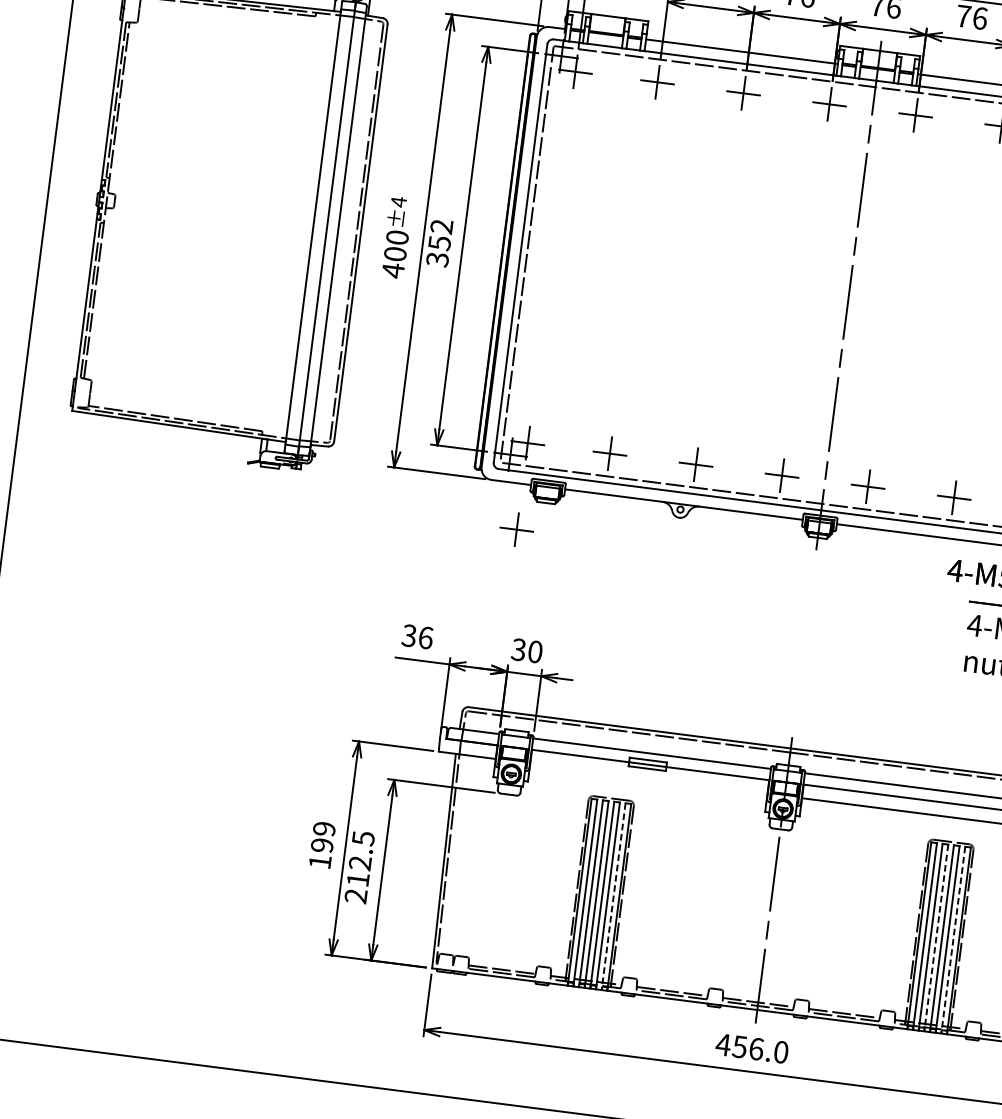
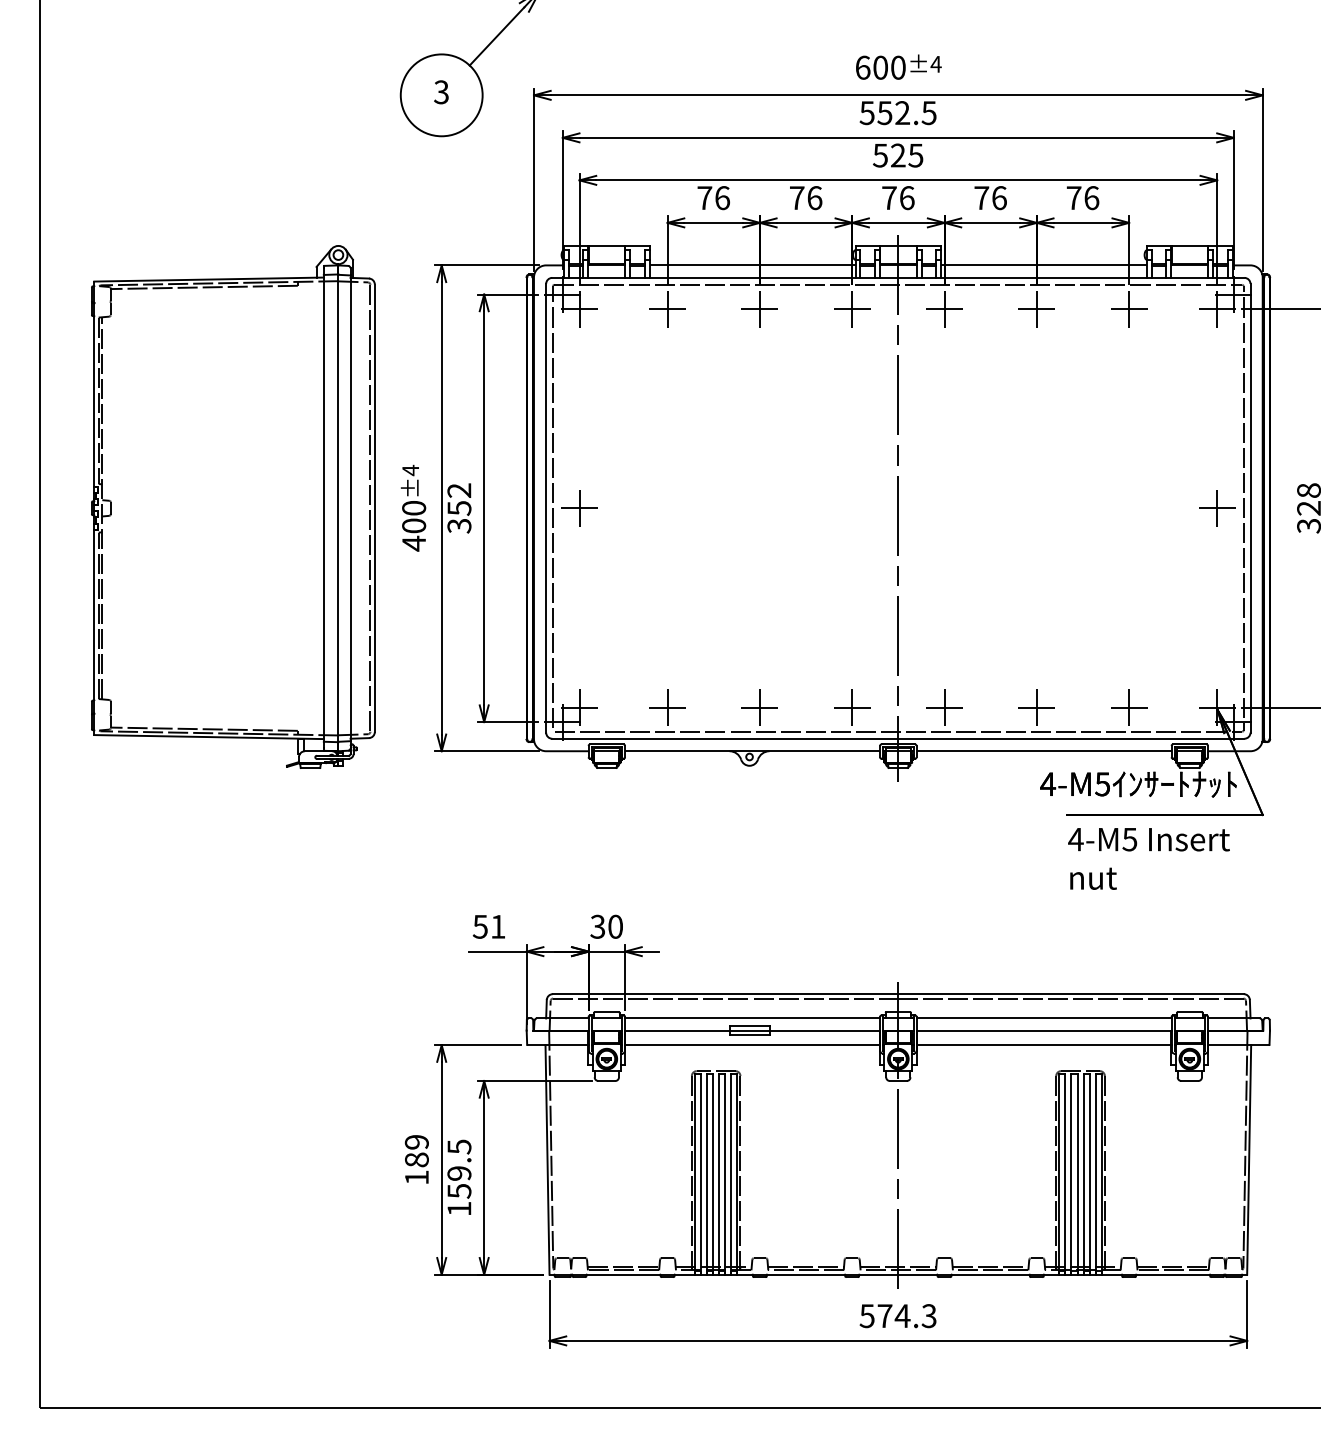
part: (516, 529) -> (579, 508), moved
text: (417, 636) -> (489, 926), 36 -> 51
line: (648, 778) -> (752, 1045), added
text: (321, 845) -> (416, 1159), 199 -> 189
text: (358, 880) -> (459, 1191), 212.5 -> 159.5
line: (613, 897) -> (731, 1175), dashed -> solid
line: (936, 938) -> (1077, 1175), dashed -> solid
line: (952, 941) -> (1095, 1175), dashed -> solid
text: (751, 1048) -> (897, 1316), 456.0 -> 574.3

